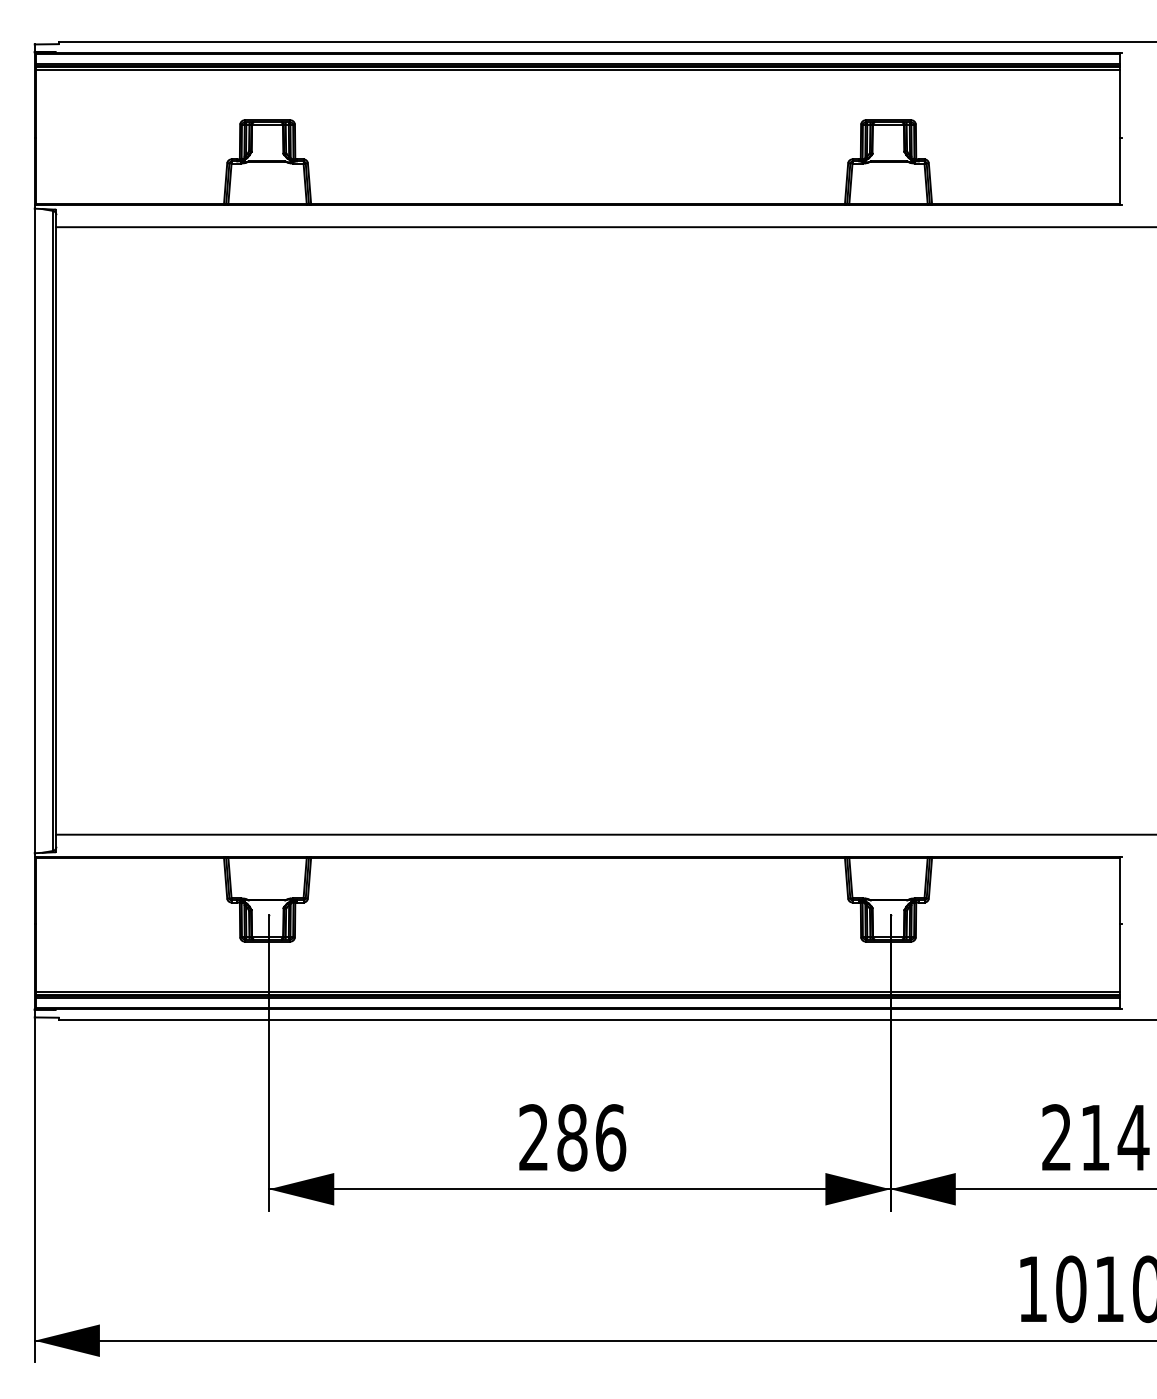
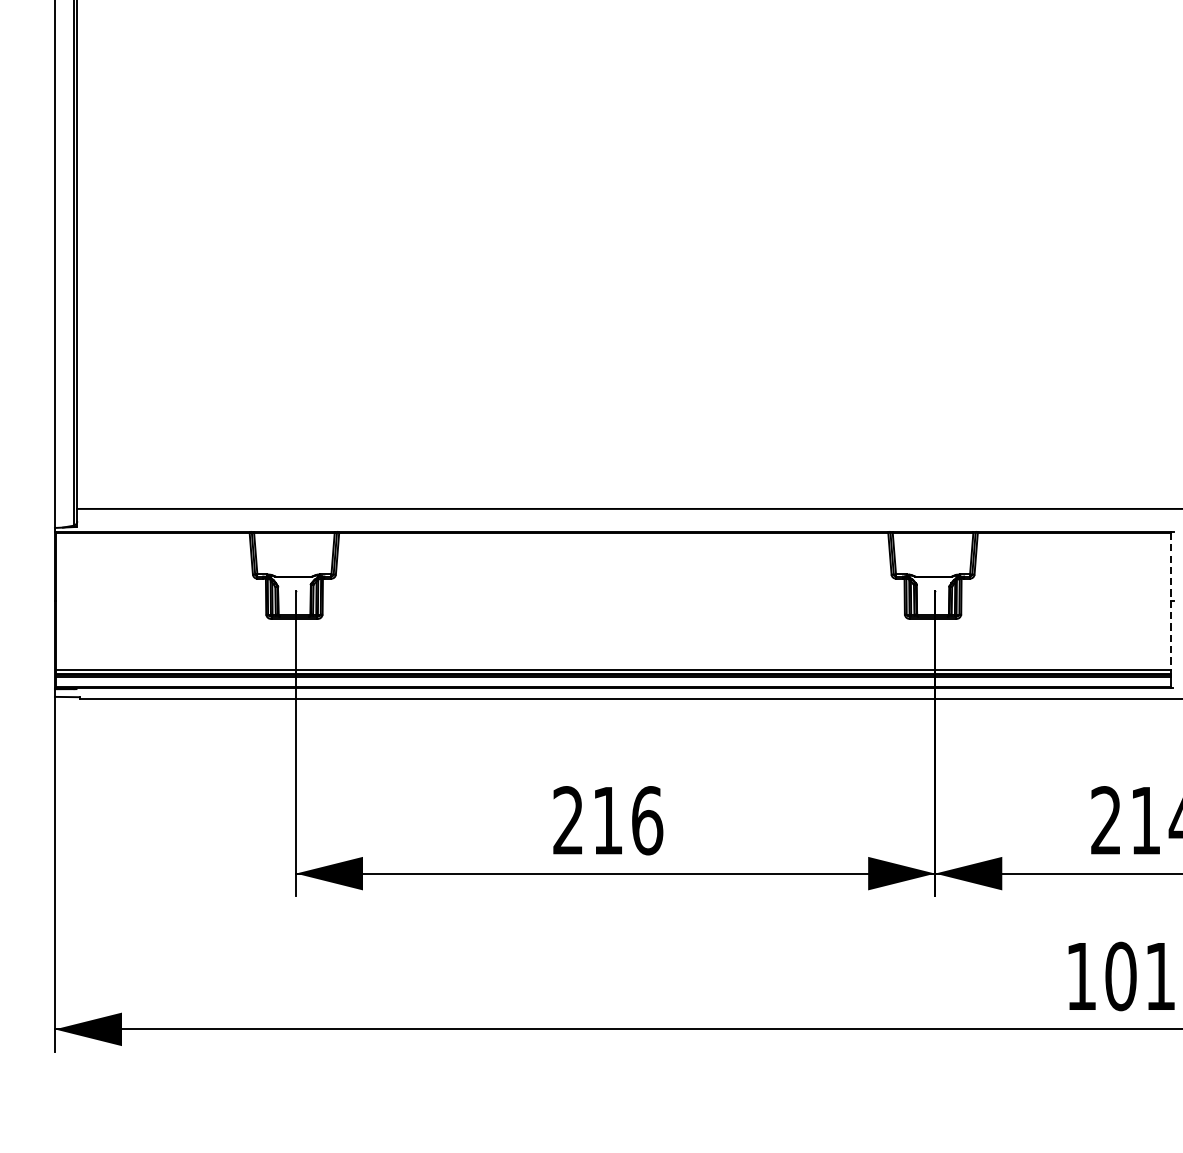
line: (1120, 924) -> (1171, 601), solid -> dashed
text: (572, 1137) -> (608, 820), 286 -> 216

